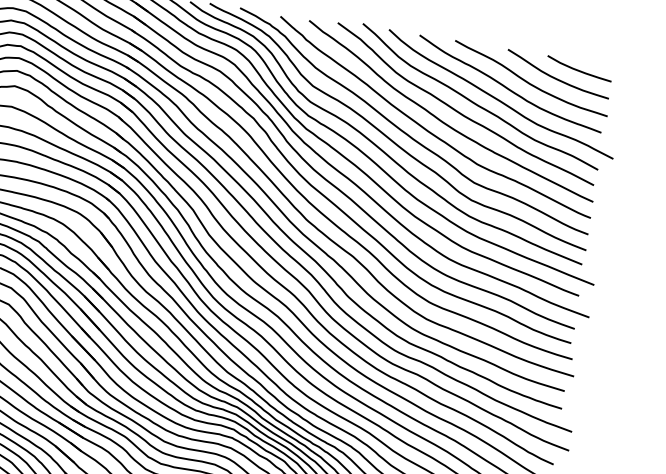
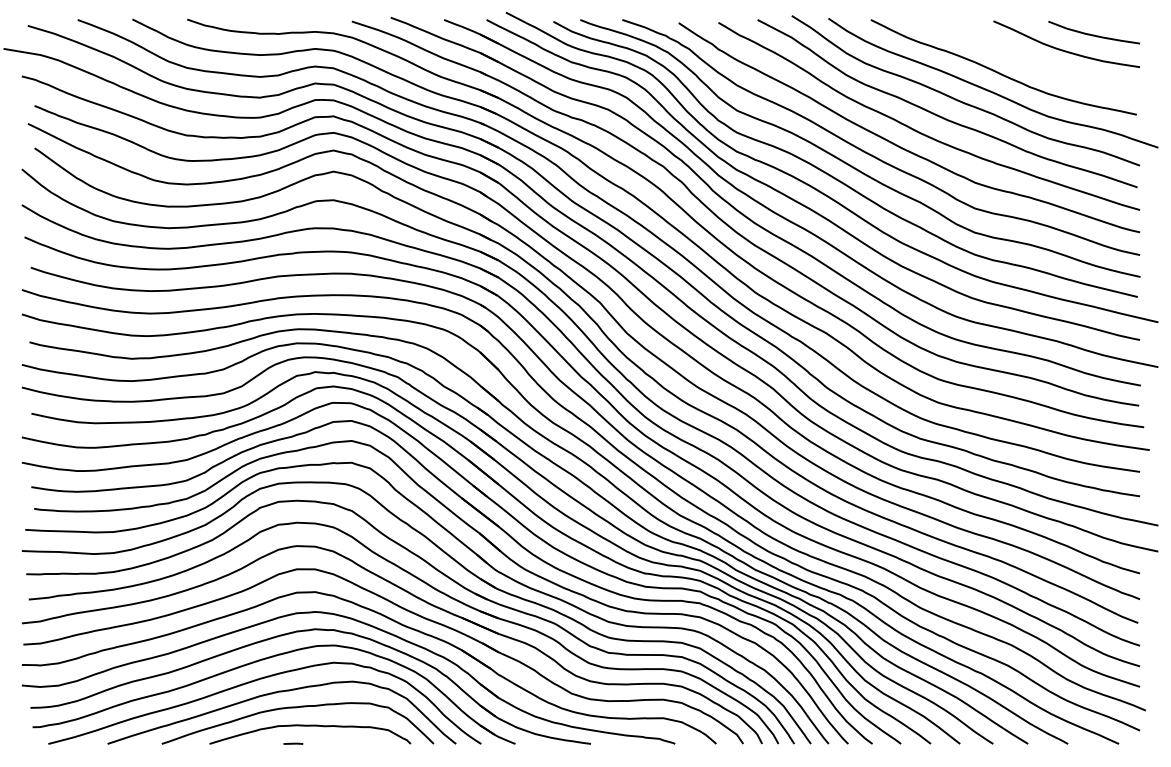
curve: (528, 82) -> (1028, 61), removed

